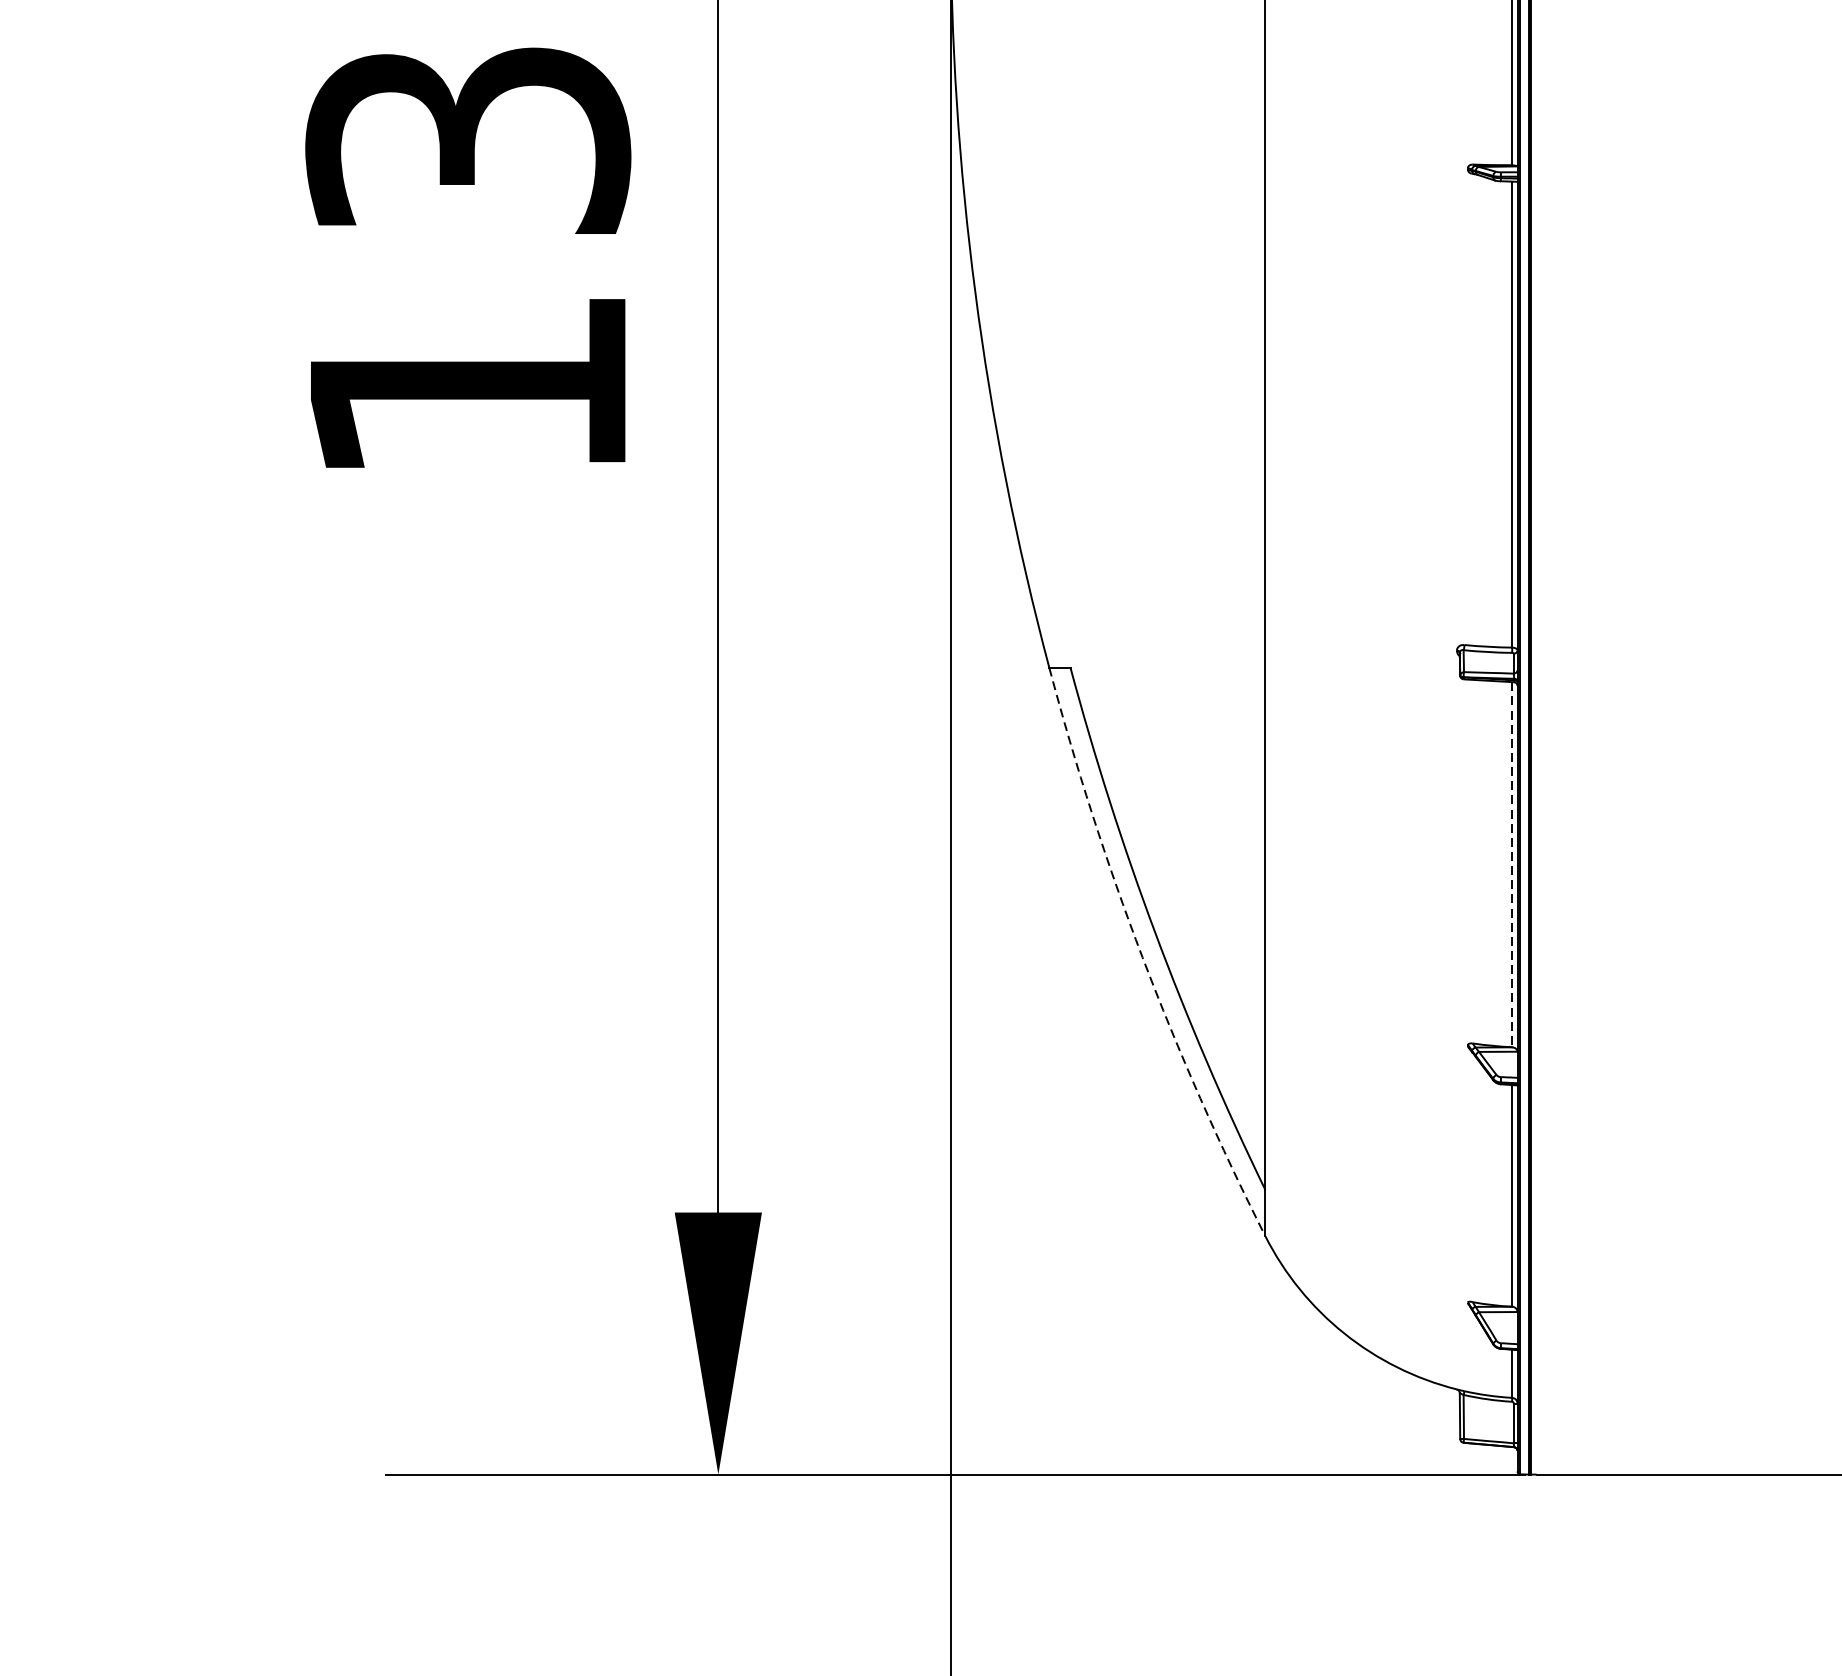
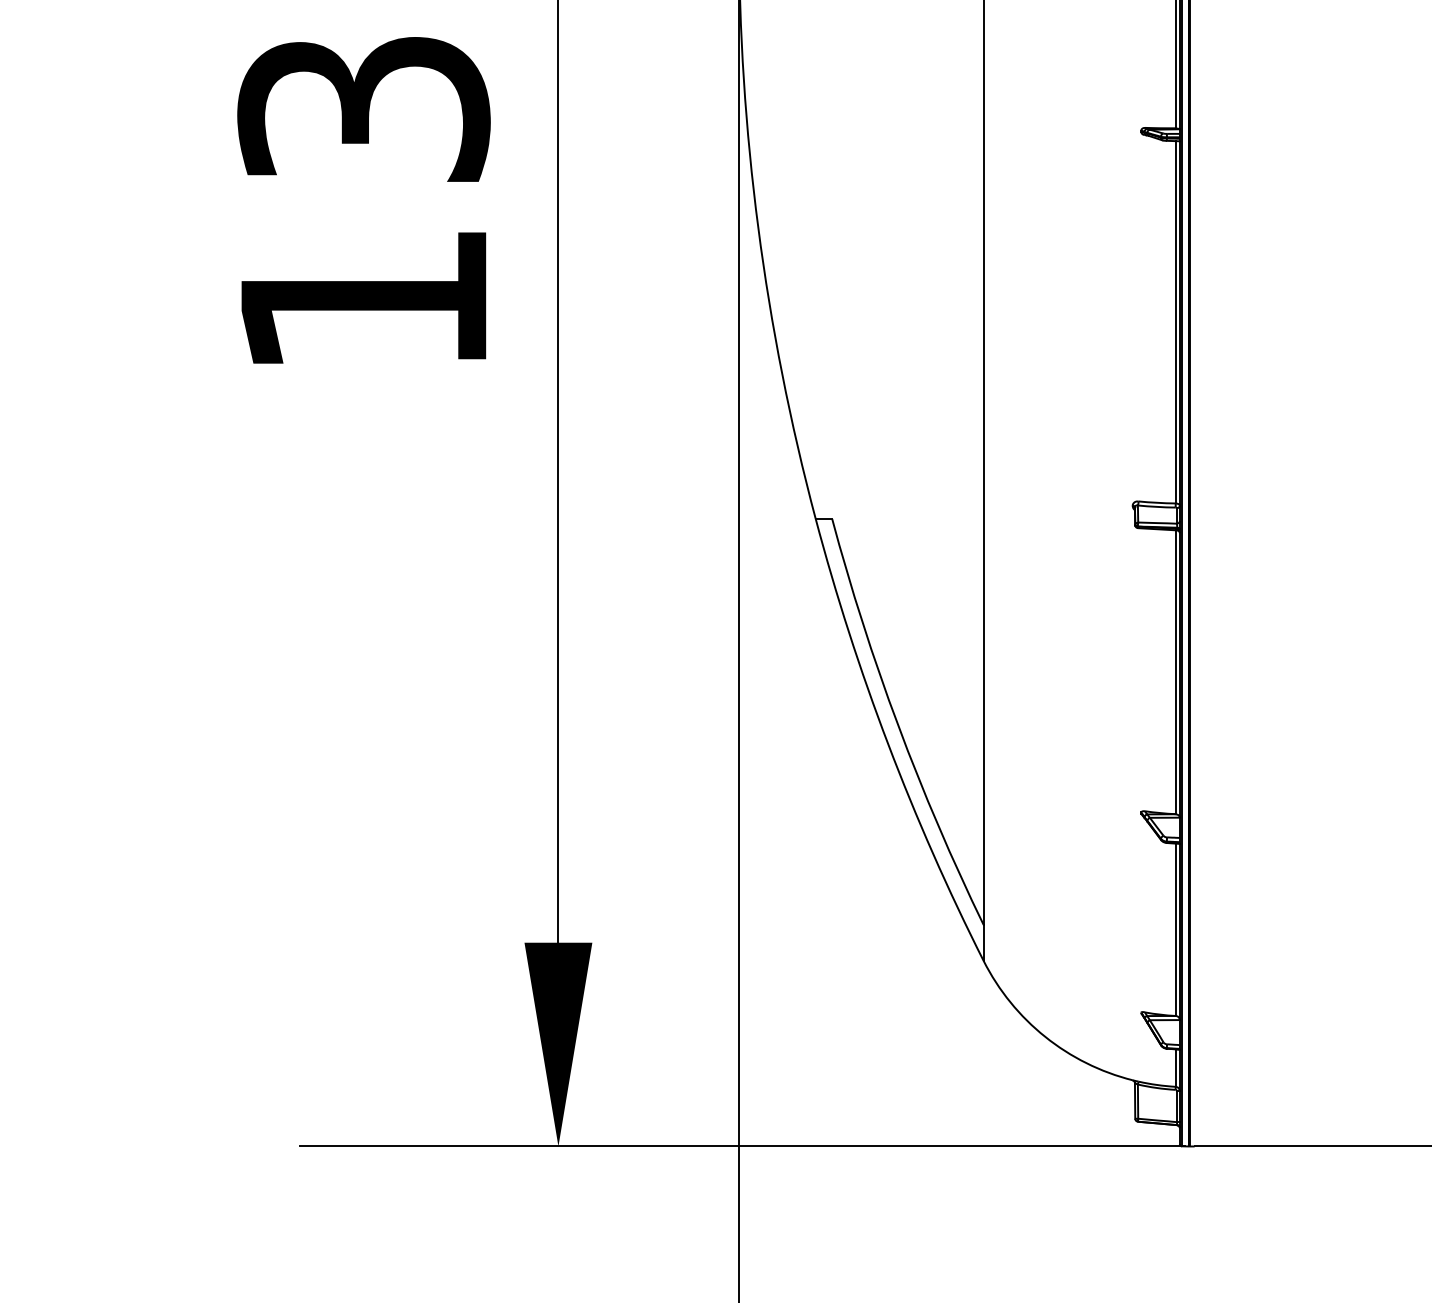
line: (1511, 865) -> (1175, 672), dashed -> solid
arc: (1142, 957) -> (888, 744), dashed -> solid

